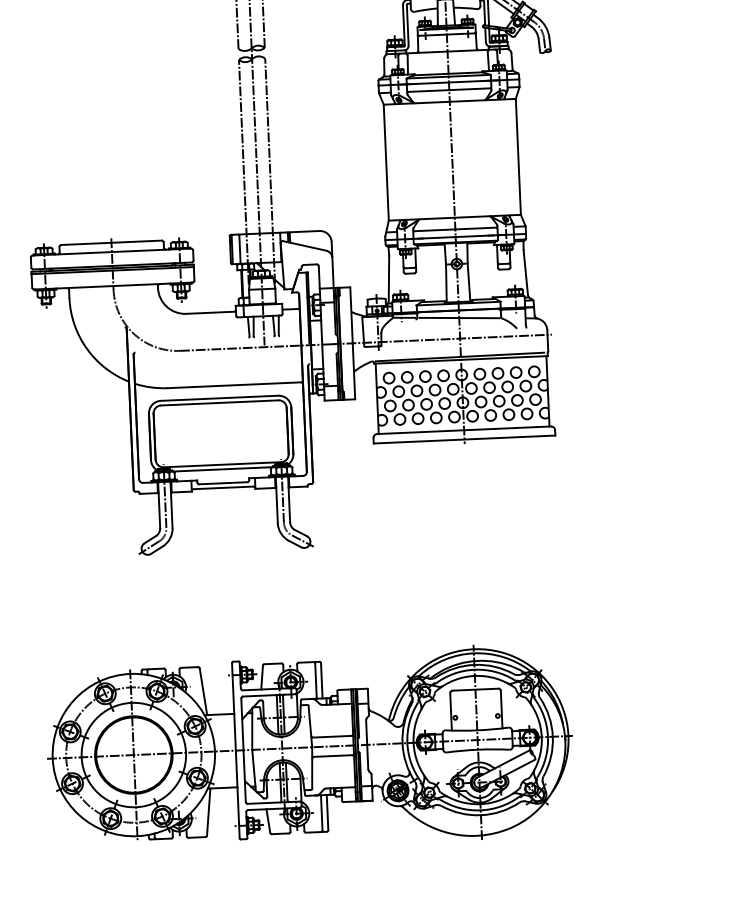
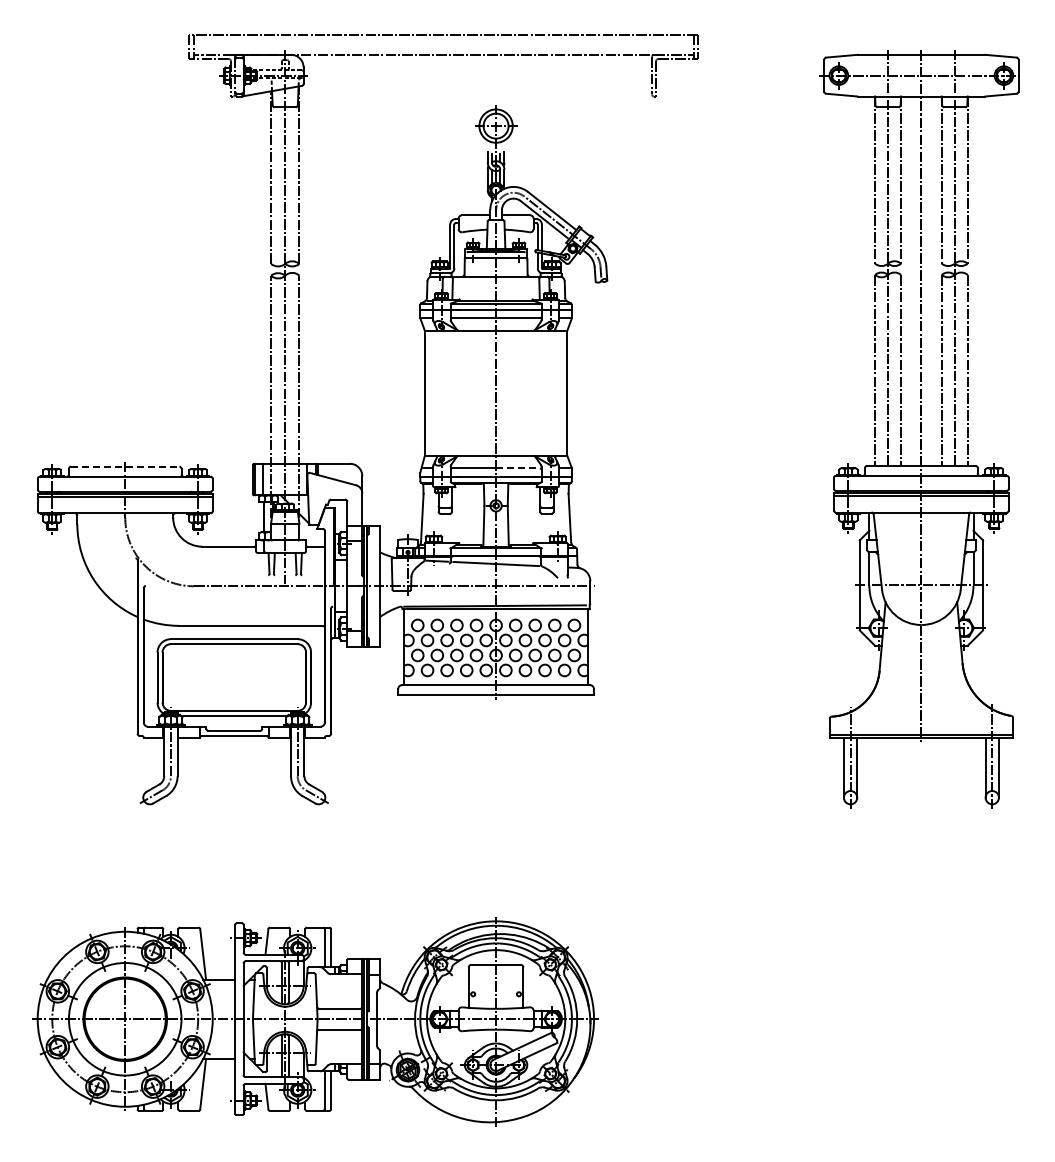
line: (475, 228) -> (517, 468), solid -> dashed
line: (111, 242) -> (125, 466), solid -> dashed

